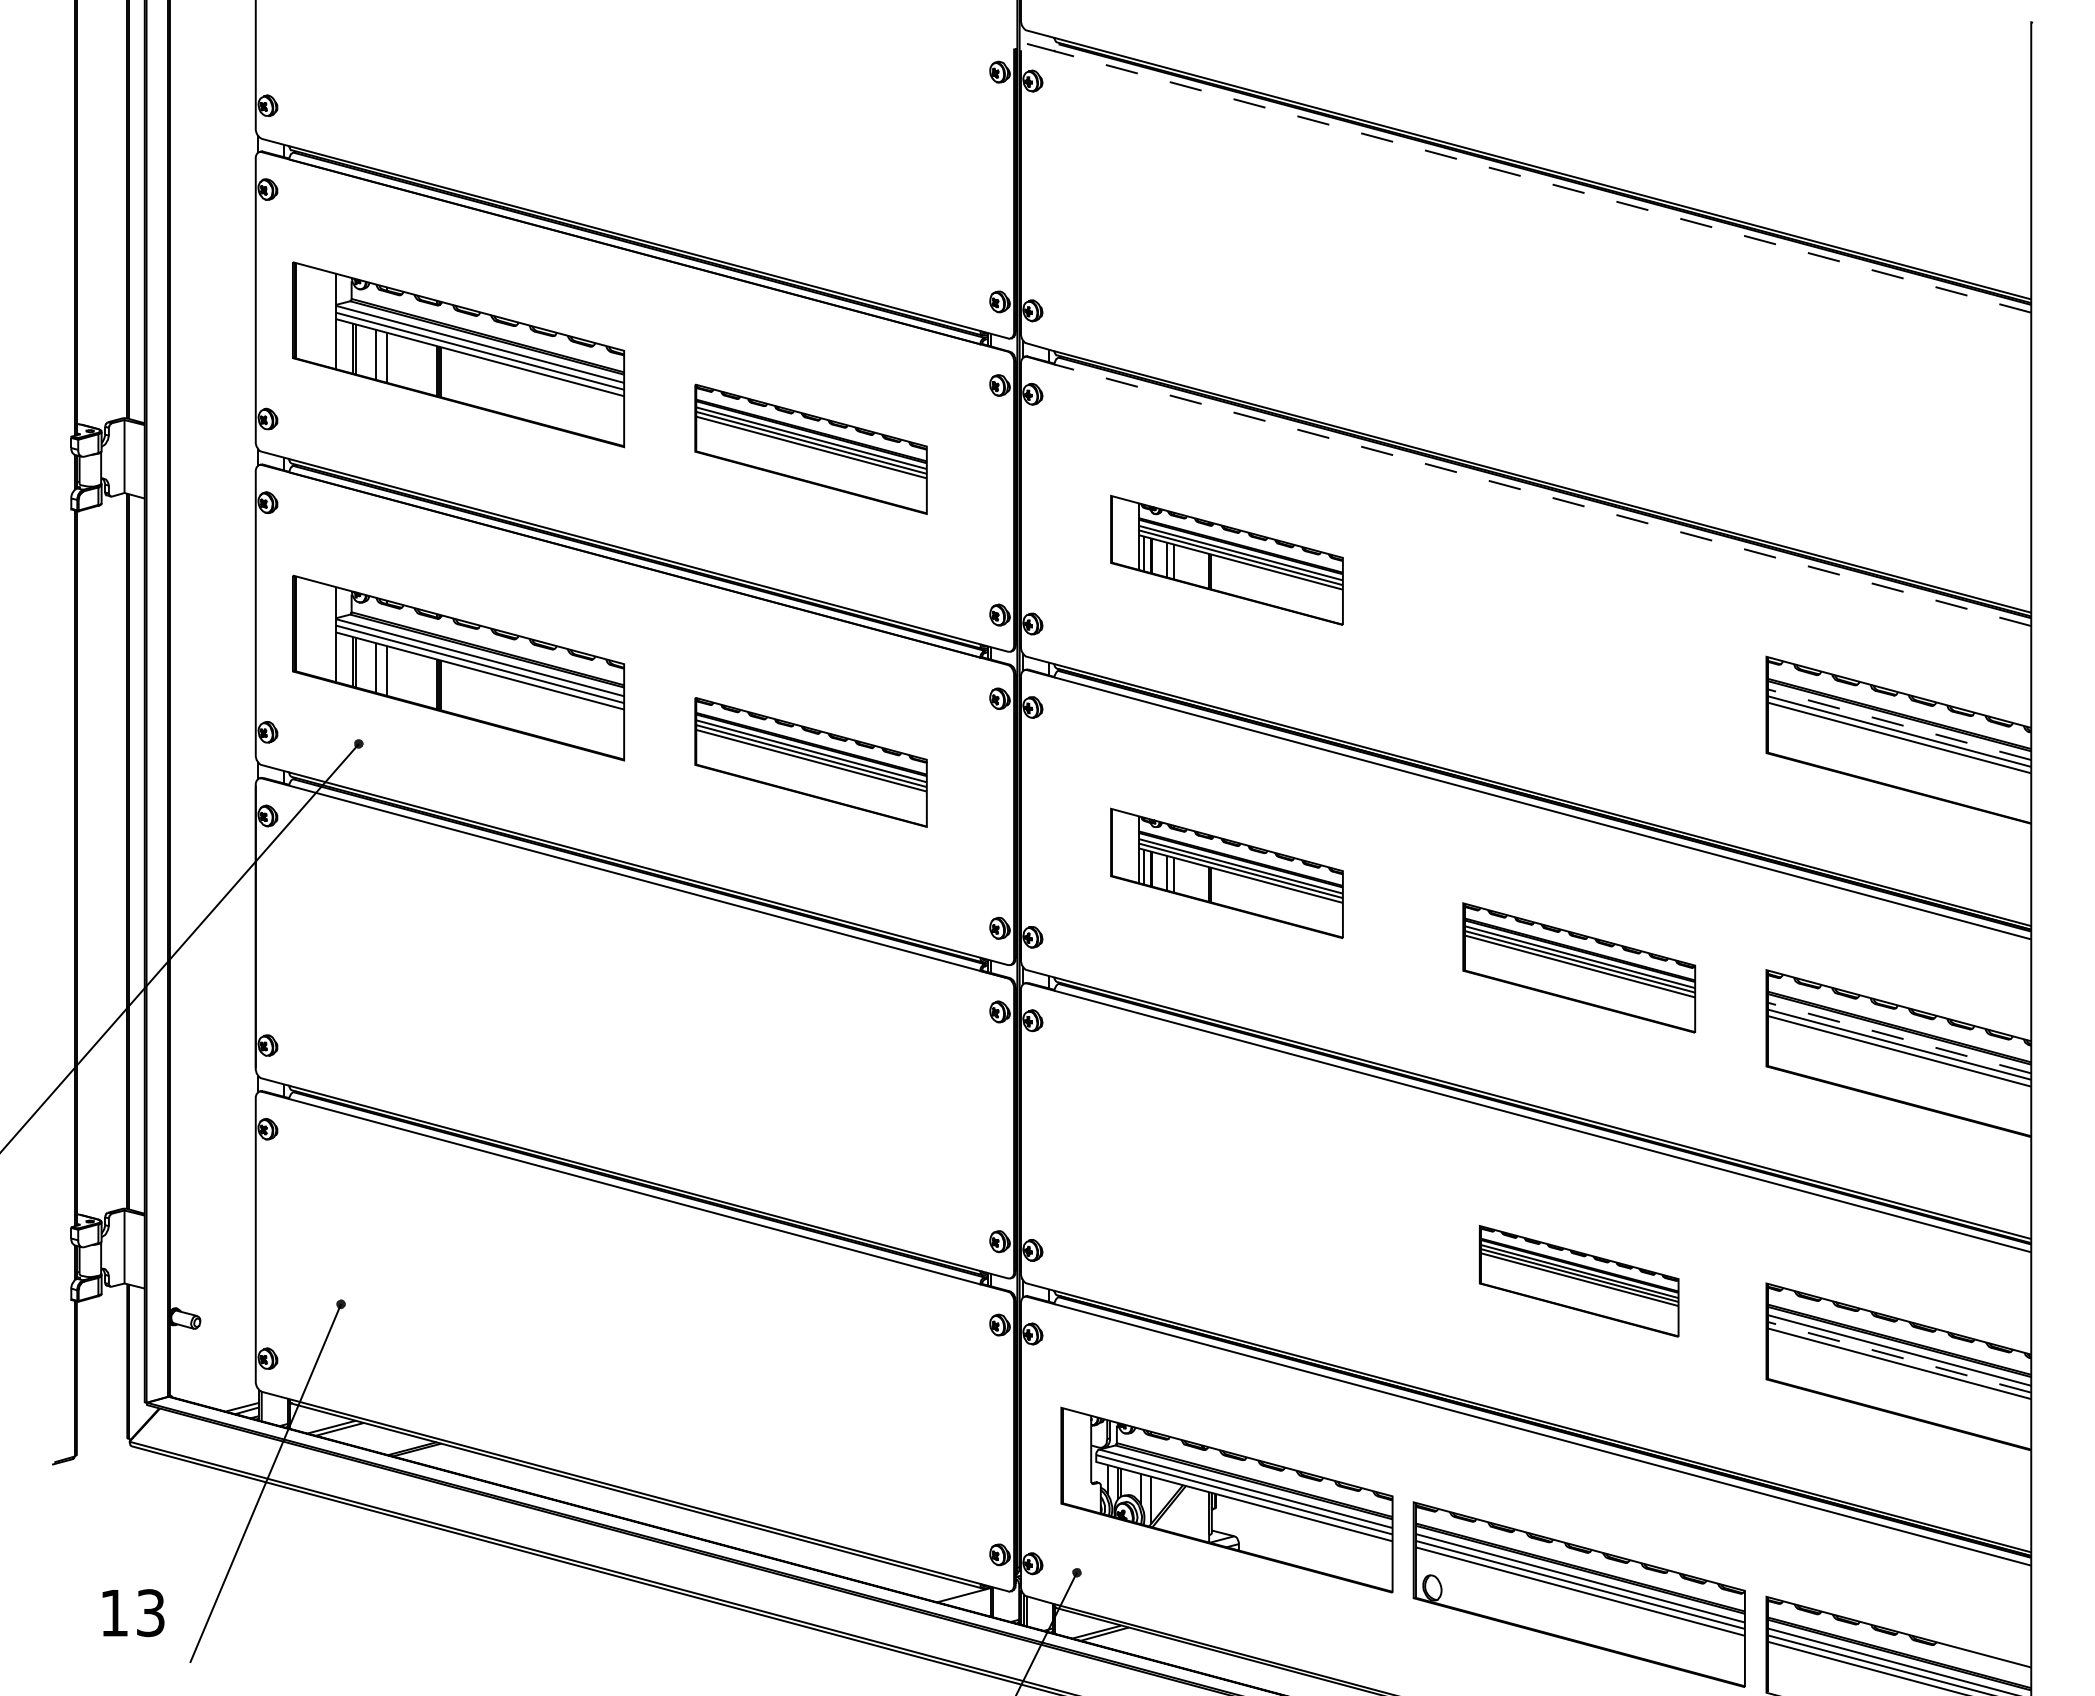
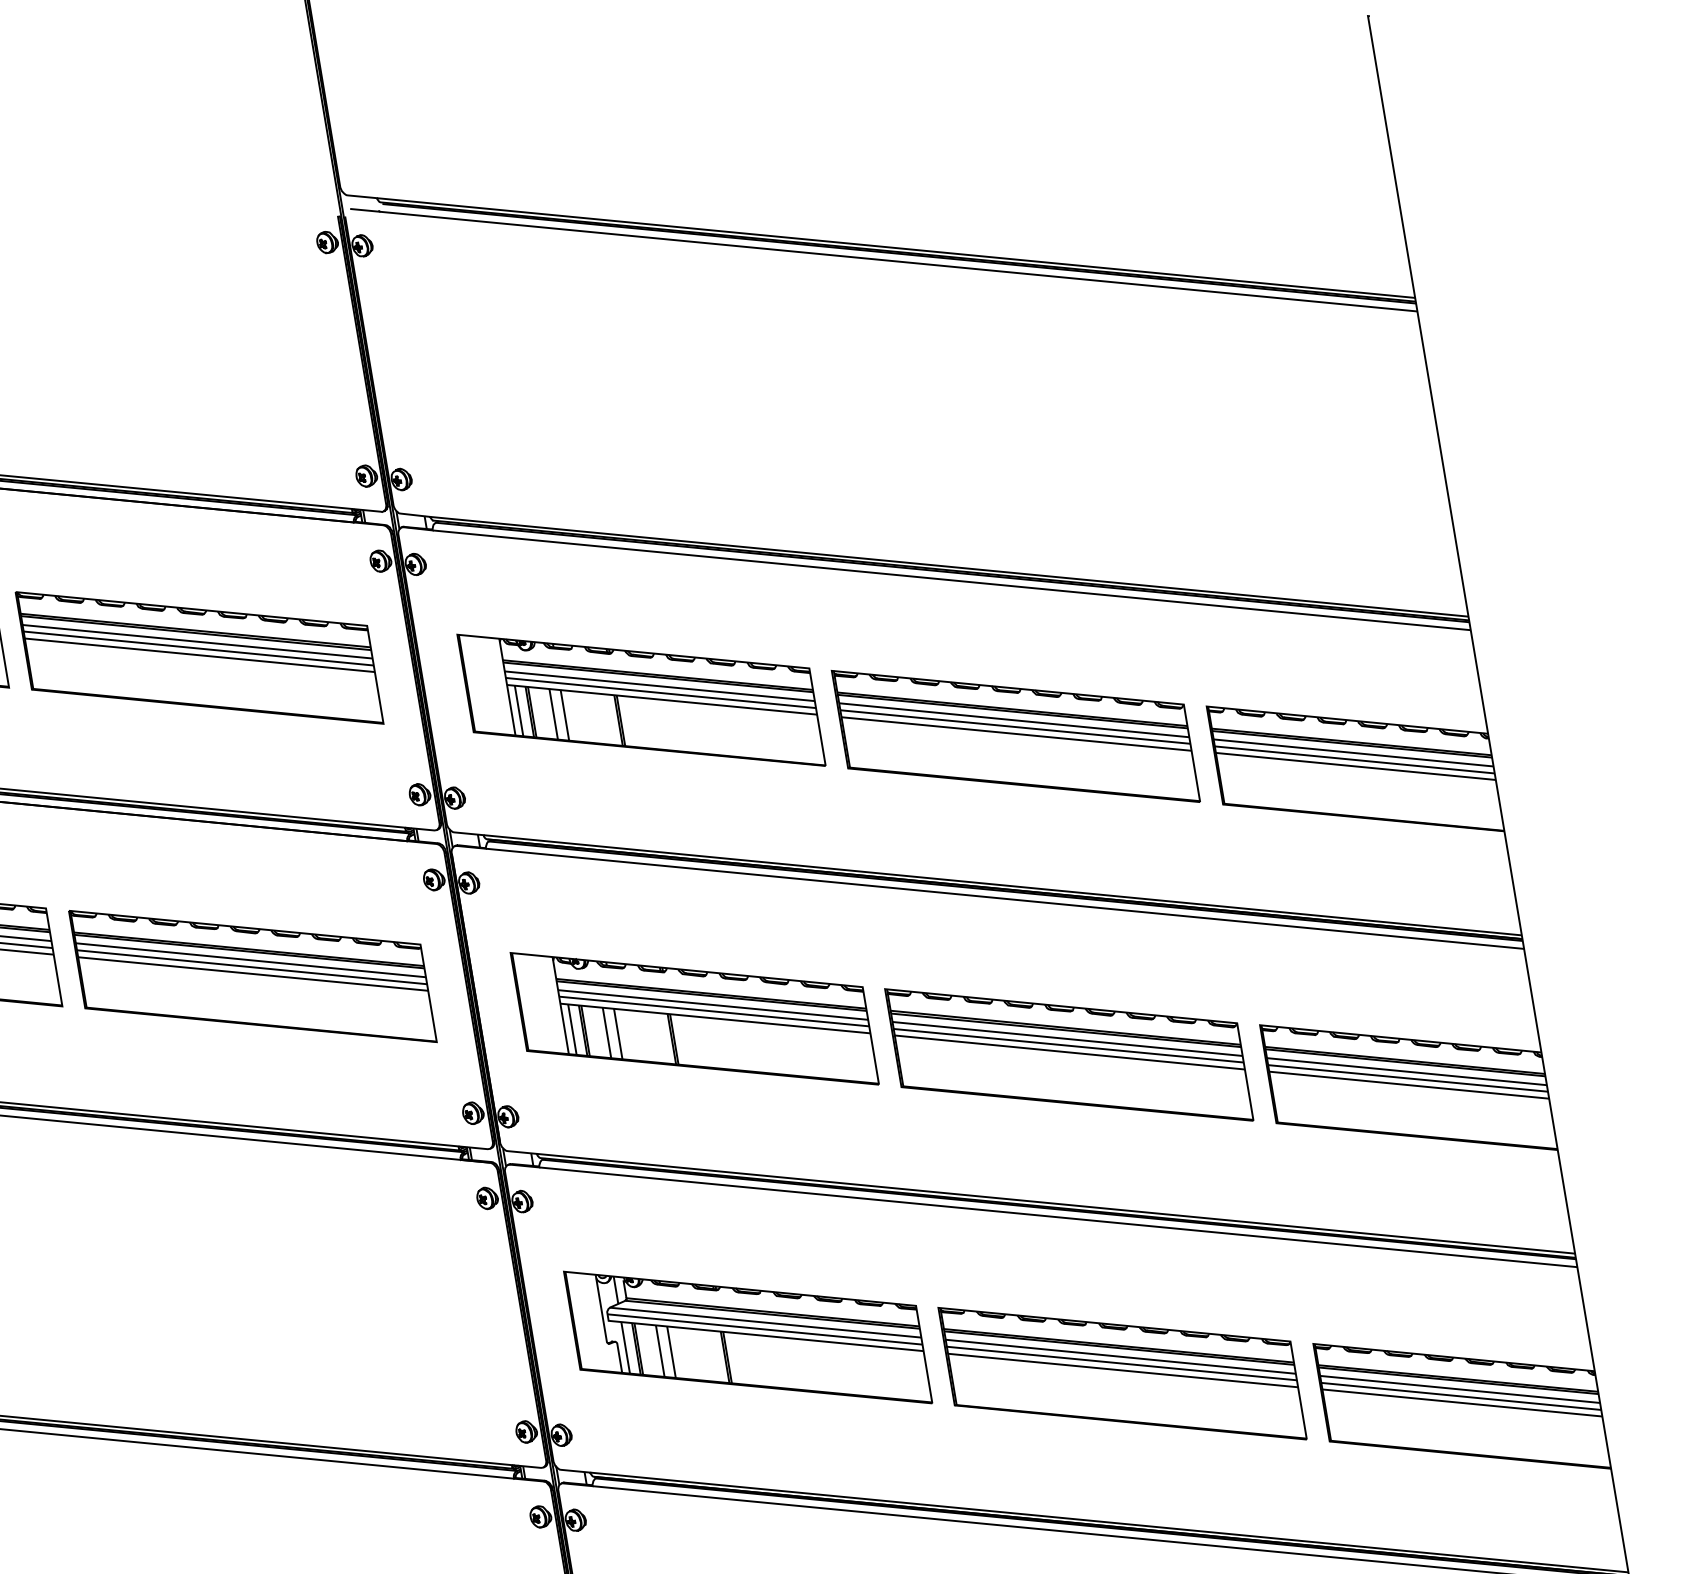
line: (1542, 181) -> (897, 261), dashed -> solid
part: (810, 449) -> (199, 658), size x1.43
line: (1542, 495) -> (951, 580), dashed -> solid
part: (1226, 560) -> (641, 700), size x1.43
part: (1578, 654) -> (1015, 736), added
line: (1899, 724) -> (1353, 752), dashed -> solid
part: (810, 762) -> (252, 976), size x1.43
part: (1226, 873) -> (694, 1018), size x1.43
part: (1578, 967) -> (1068, 1054), size x1.43
line: (1899, 1037) -> (1406, 1071), dashed -> solid
part: (1226, 1186) -> (747, 1337), added
part: (1578, 1281) -> (1121, 1373), size x1.67
line: (1899, 1357) -> (1461, 1396), dashed -> solid

